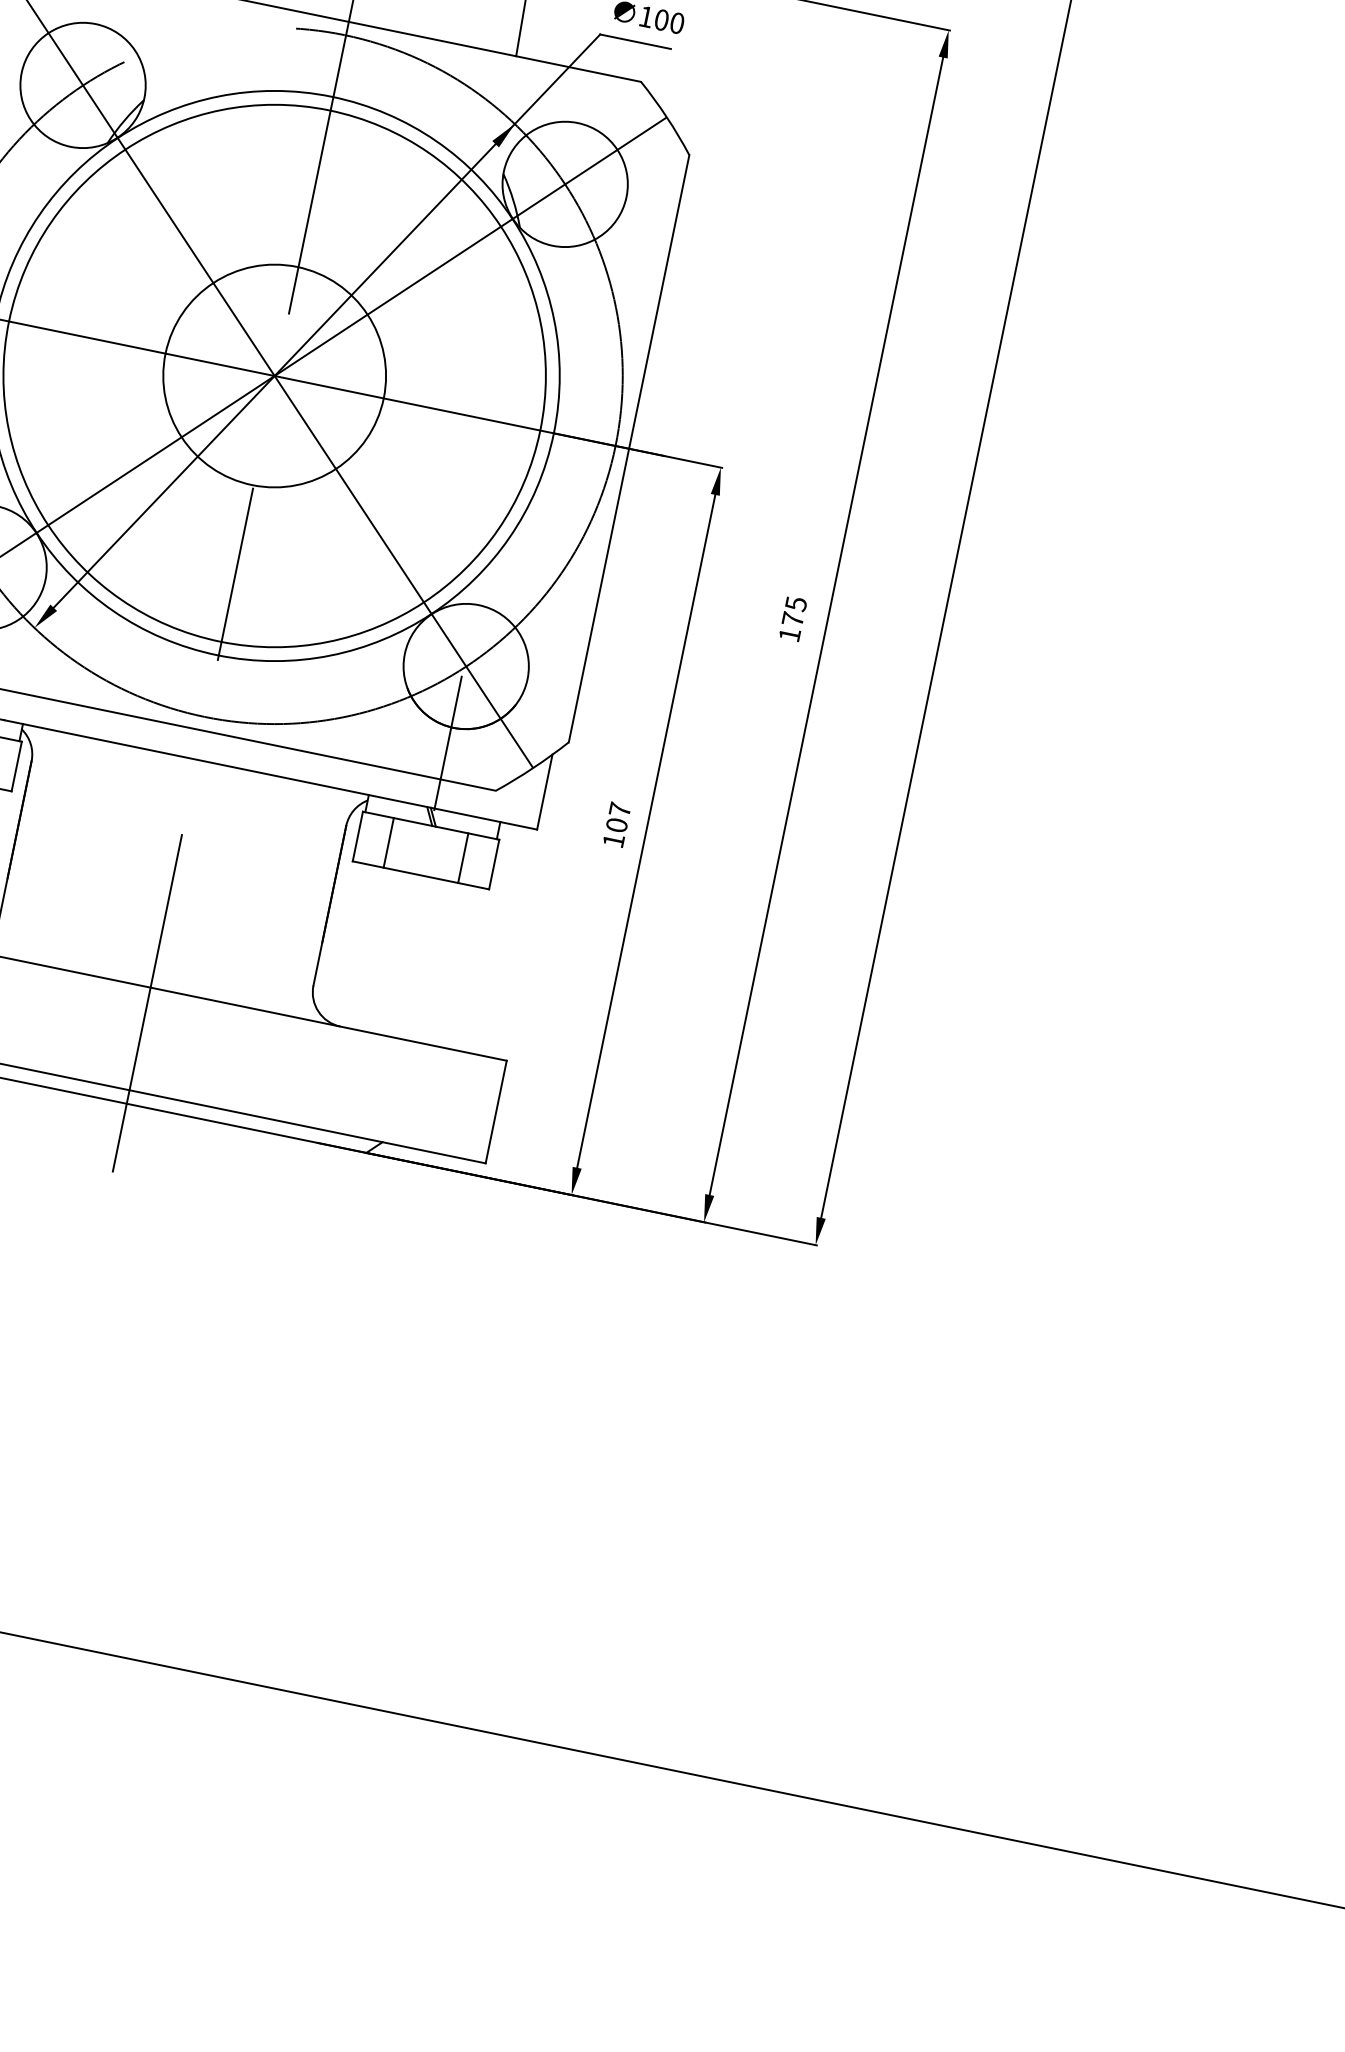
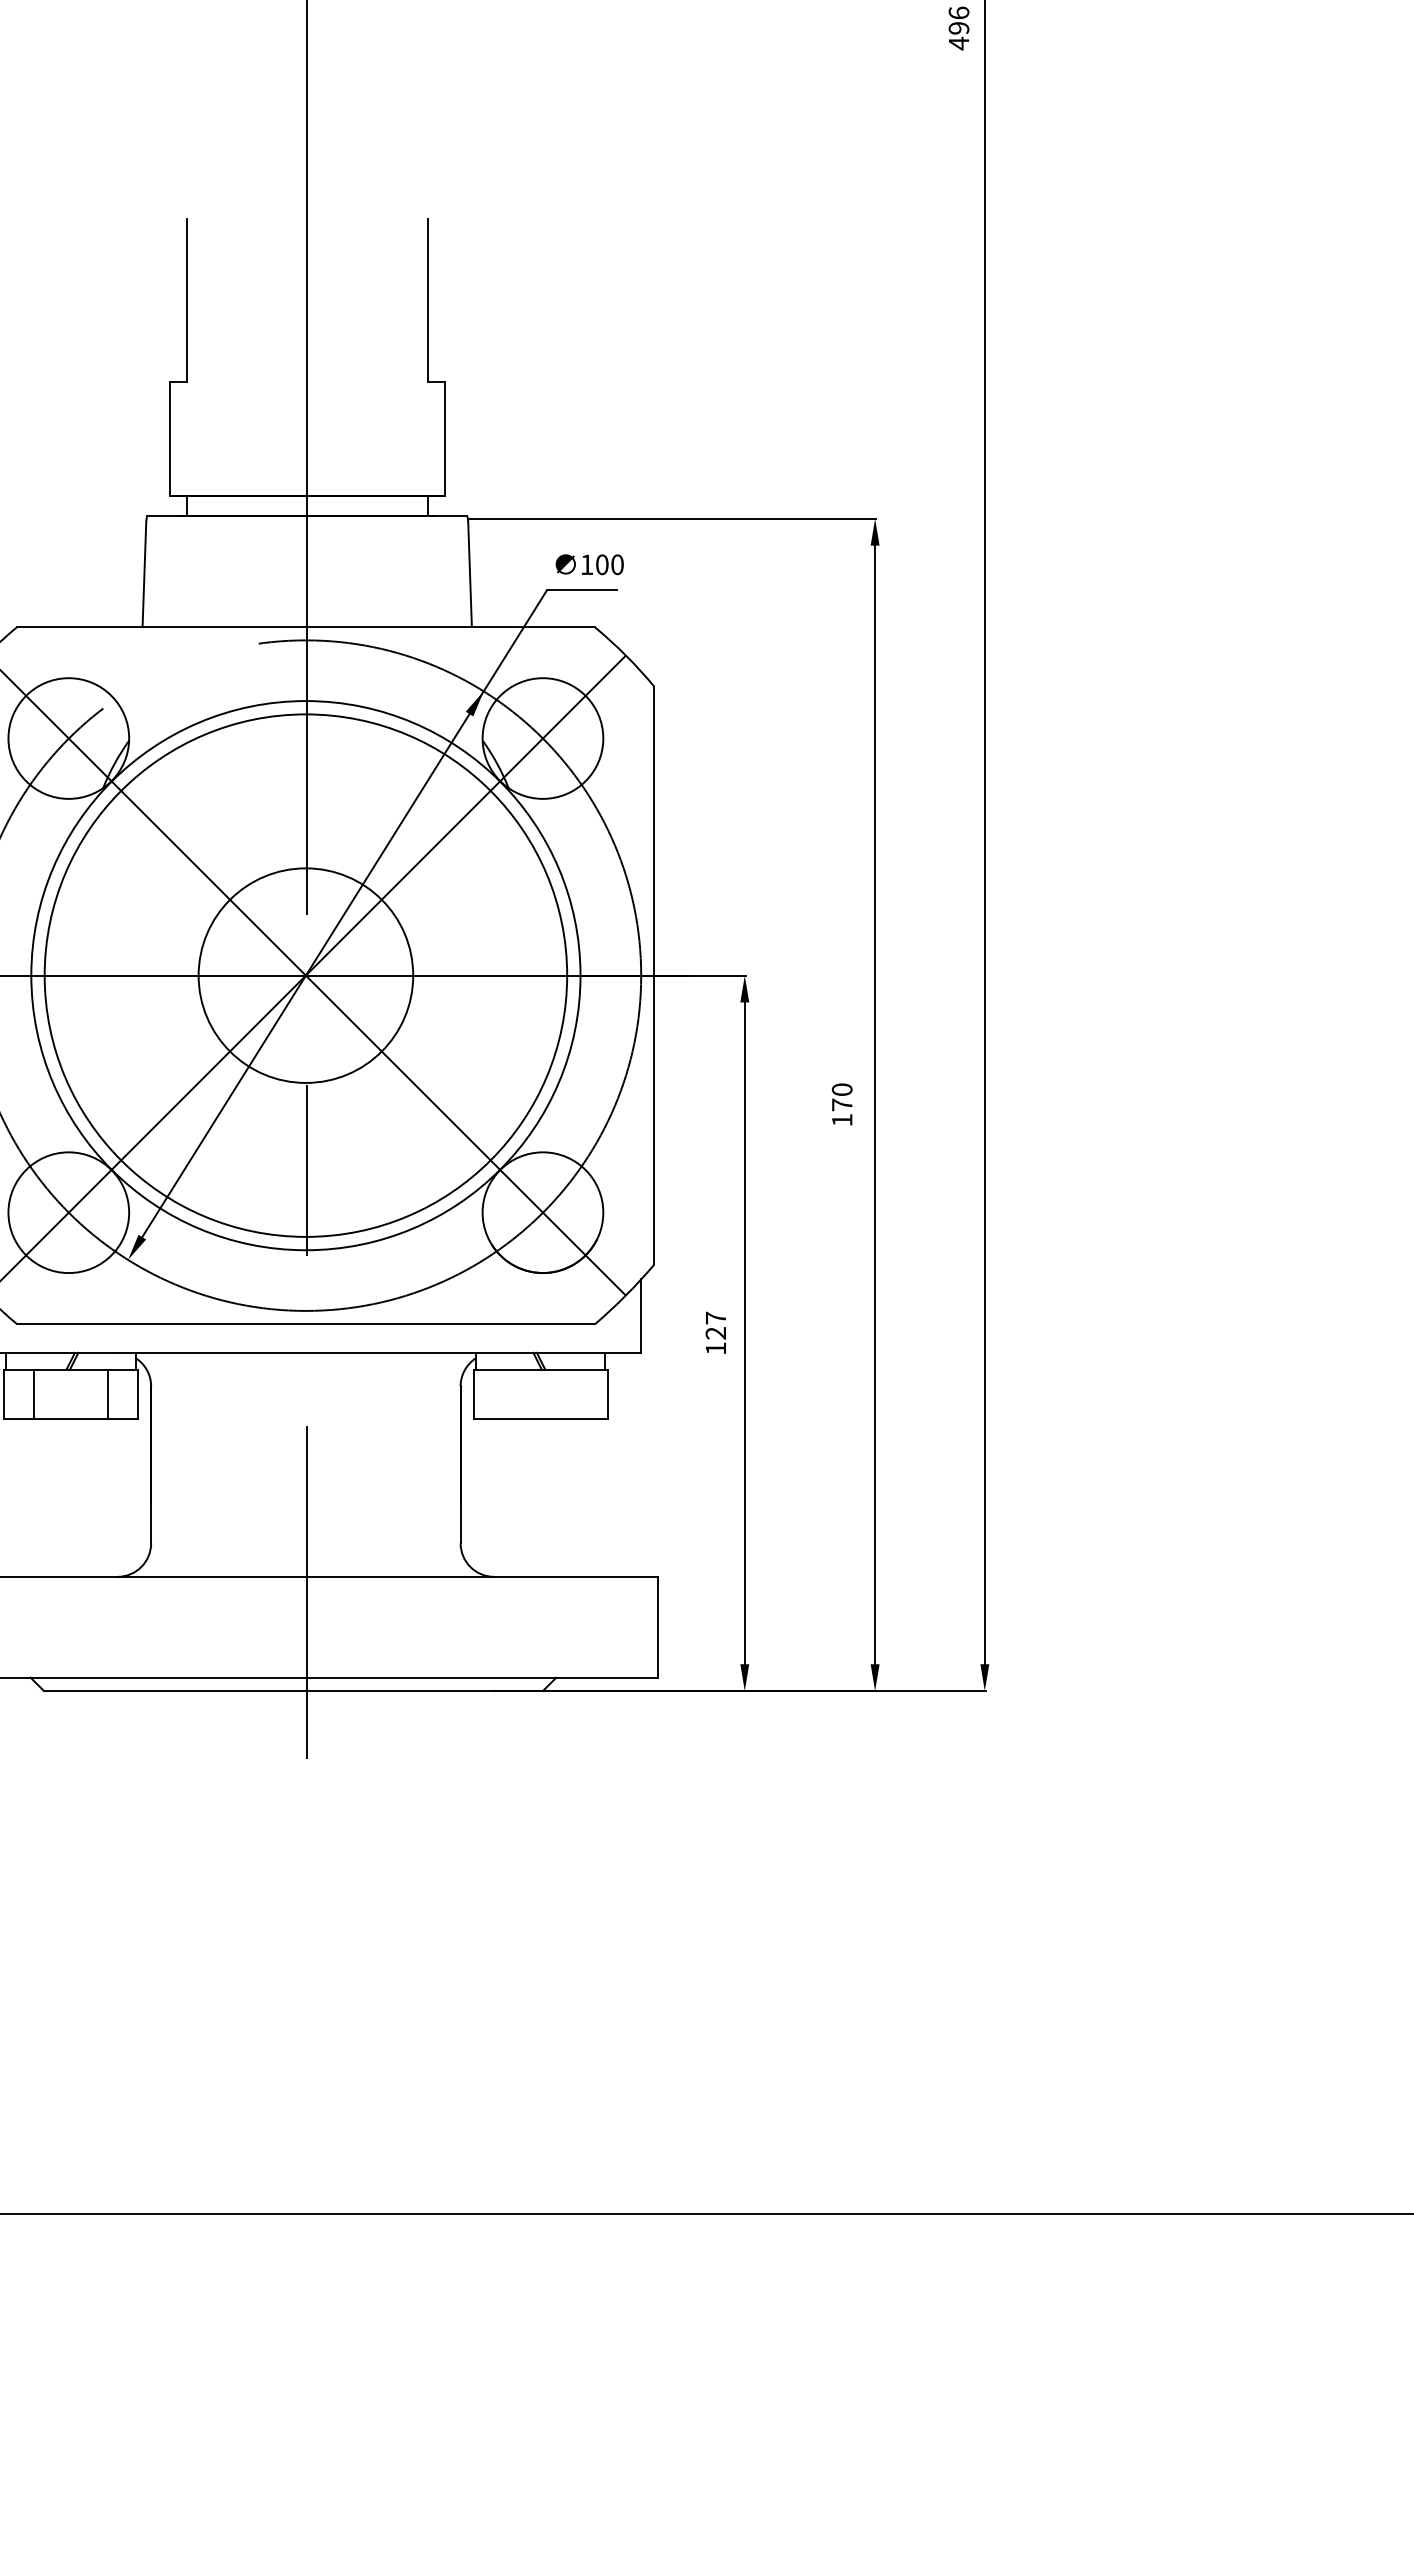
text: (795, 603) -> (841, 1089), 175 -> 170
line: (447, 743) -> (540, 1288), removed
text: (616, 825) -> (715, 1333), 107 -> 127
line: (389, 842) -> (504, 1393), removed
line: (463, 857) -> (577, 1393), removed

